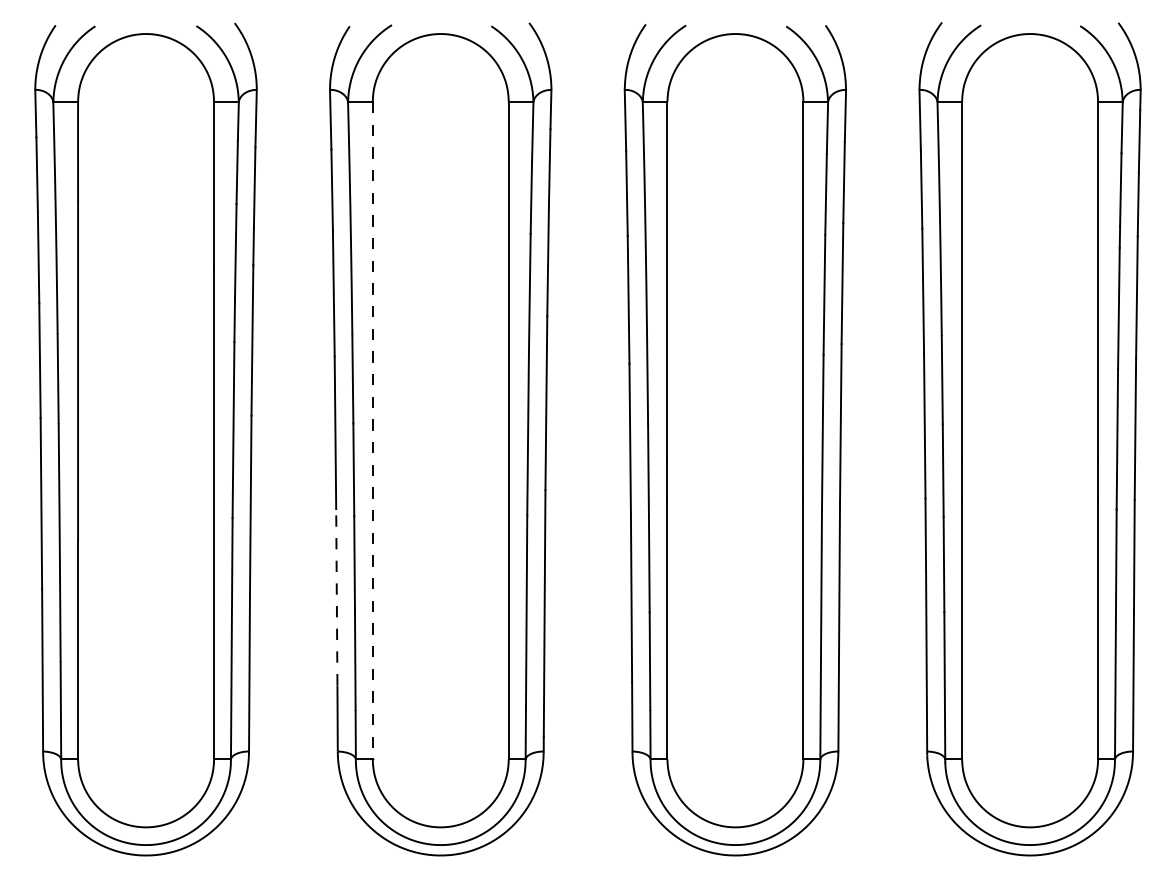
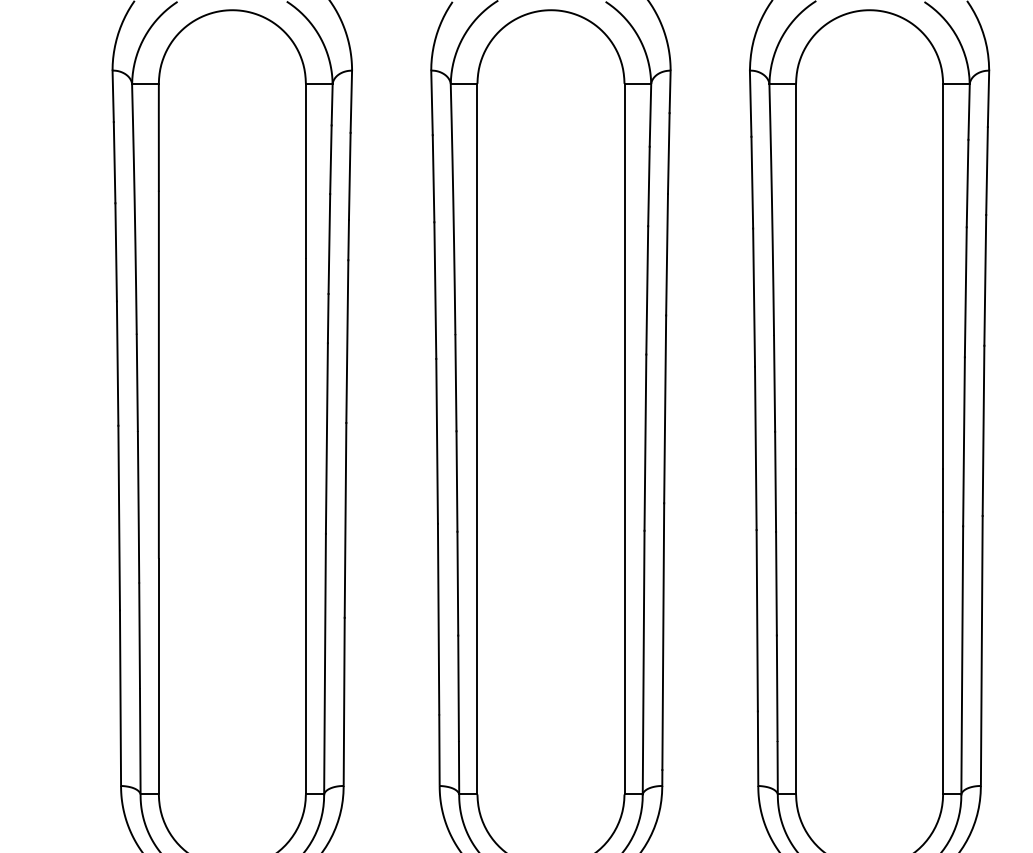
line: (372, 430) -> (477, 438), dashed -> solid
line: (336, 596) -> (438, 618), dashed -> solid

